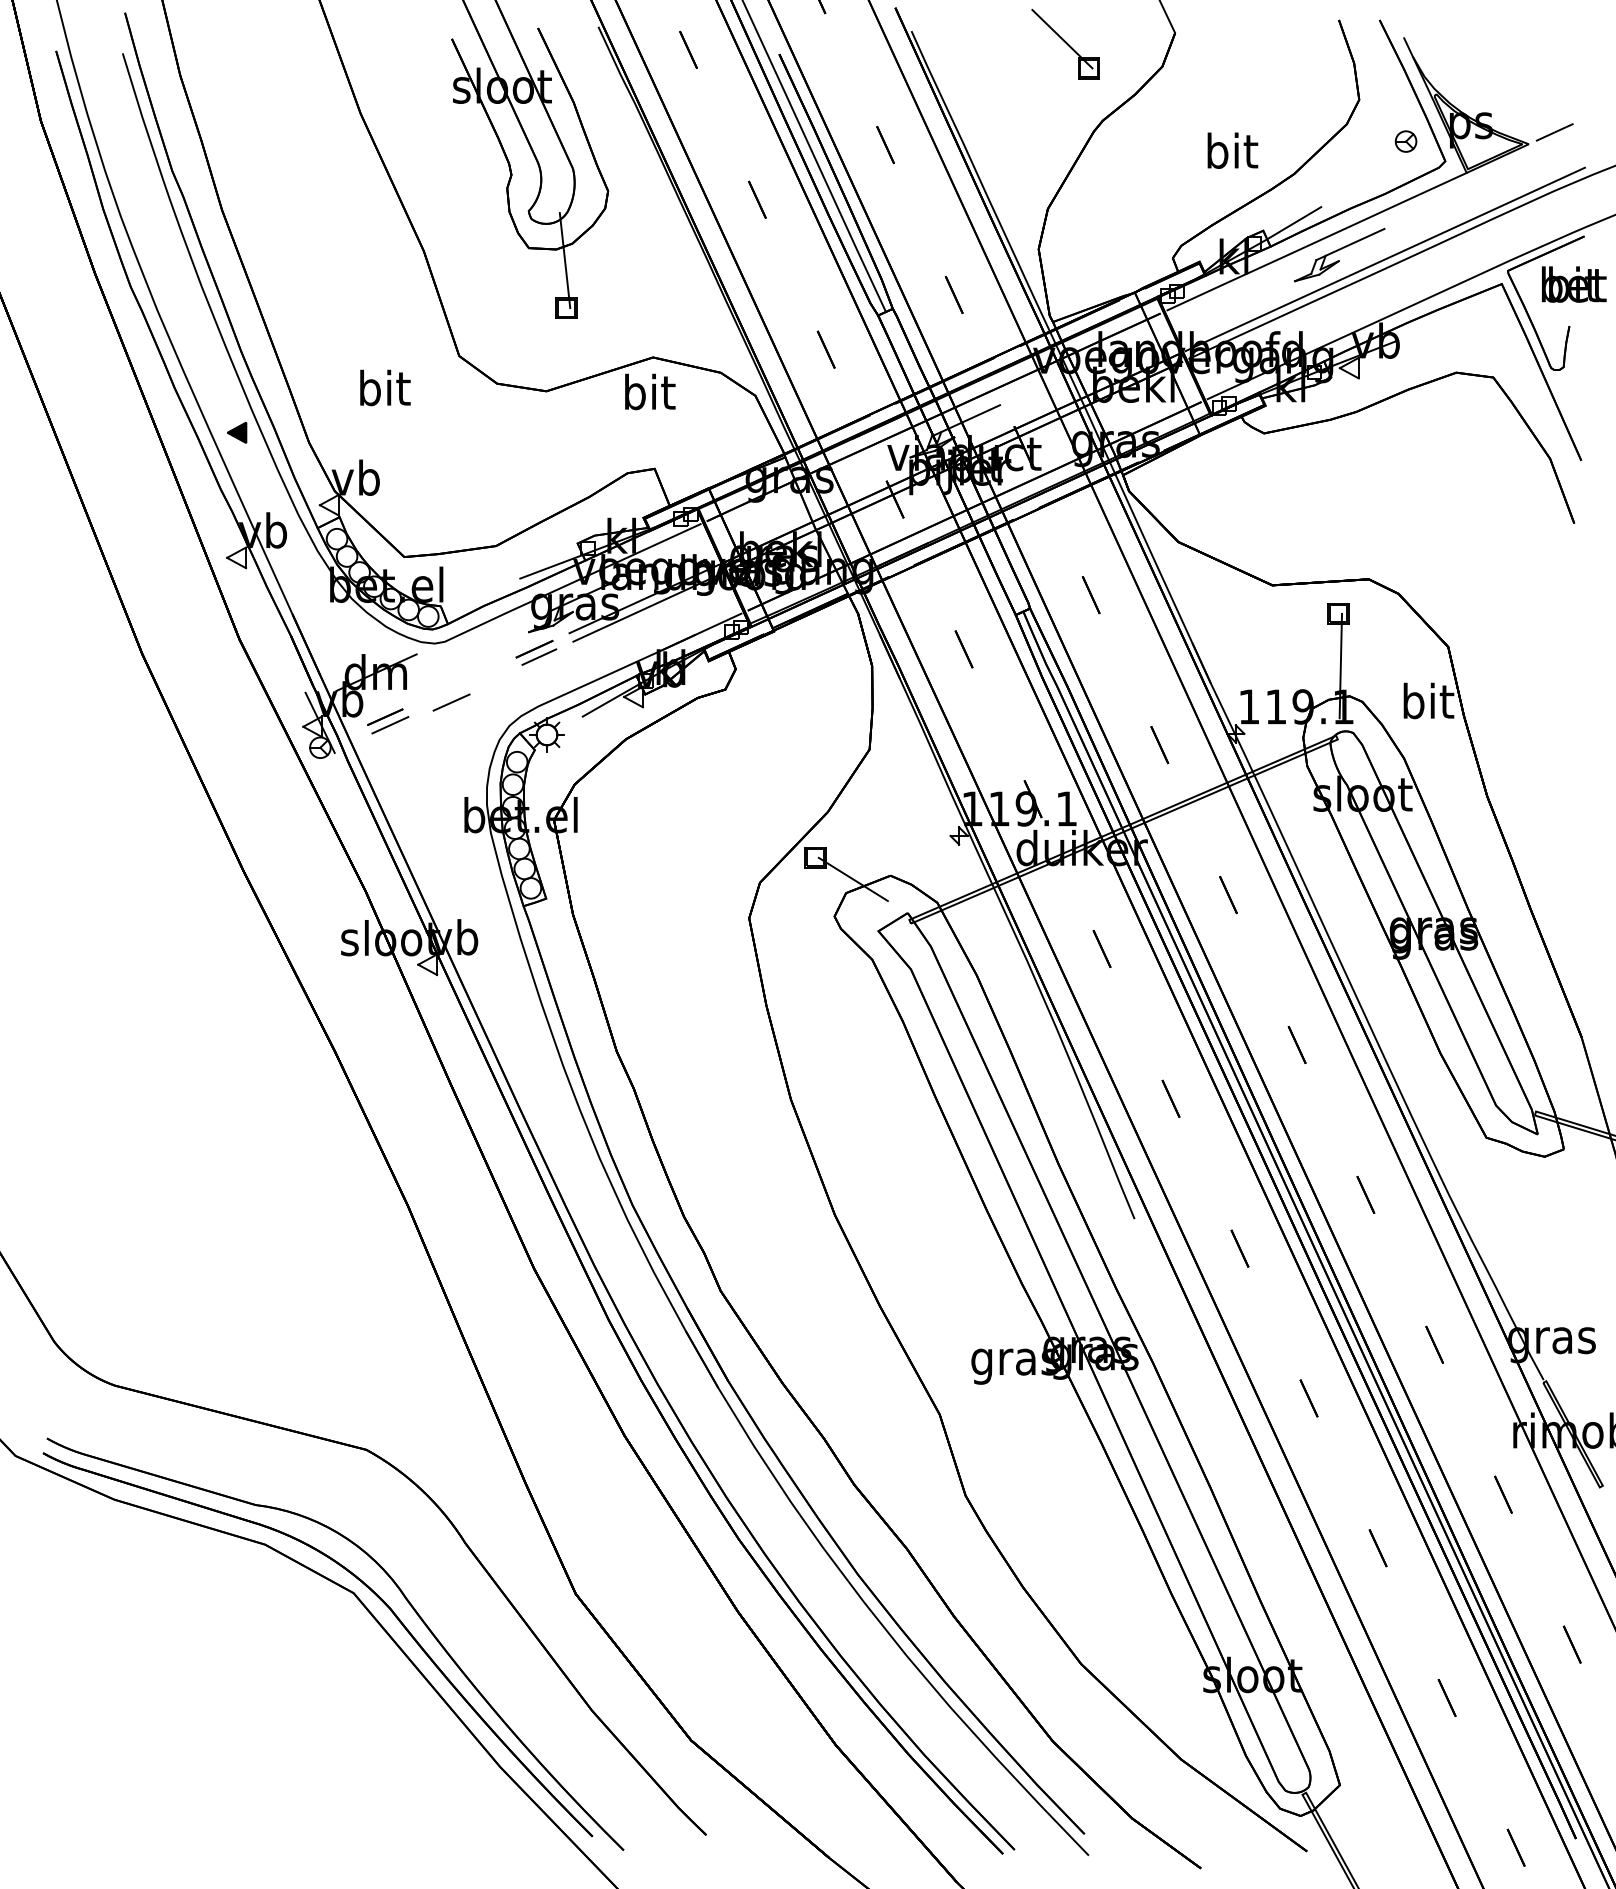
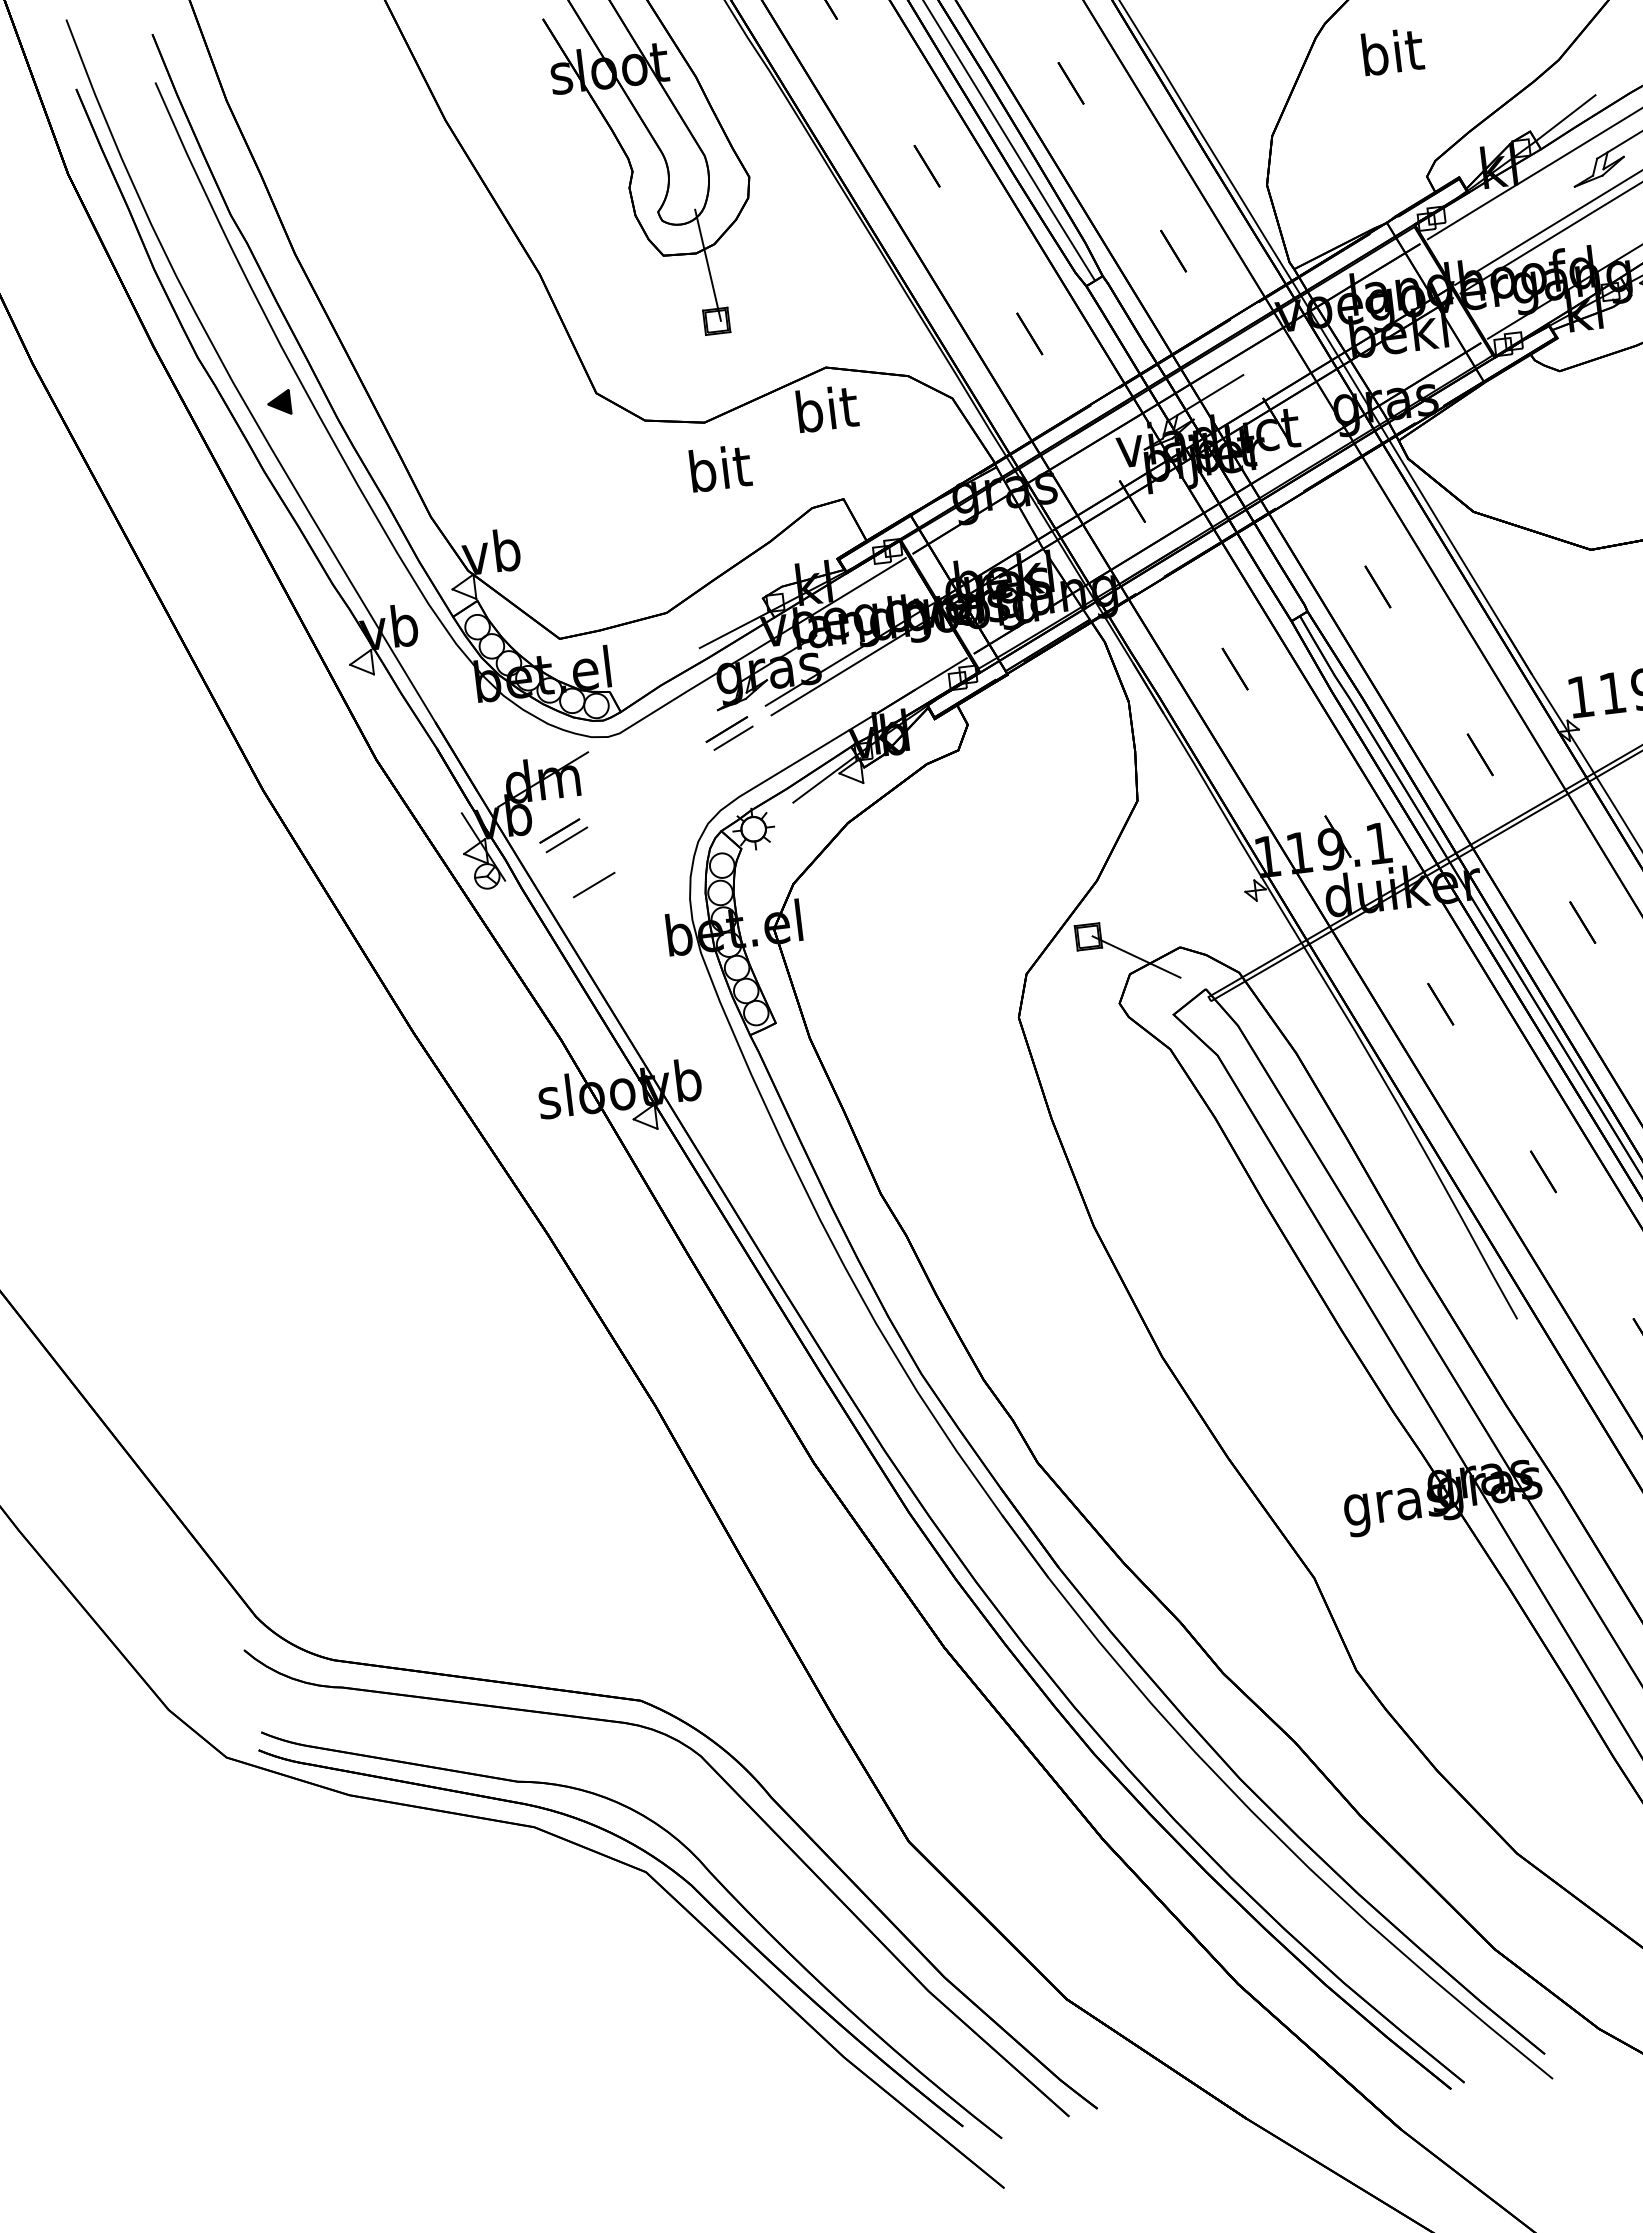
text: (1232, 150) -> (1392, 51), moved
text: (385, 387) -> (720, 467), moved
part: (237, 432) -> (279, 402), moved
line: (451, 702) -> (594, 884), moved
part: (438, 1540) -> (738, 1797), added

